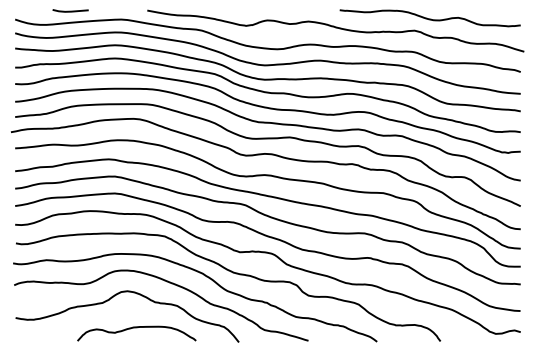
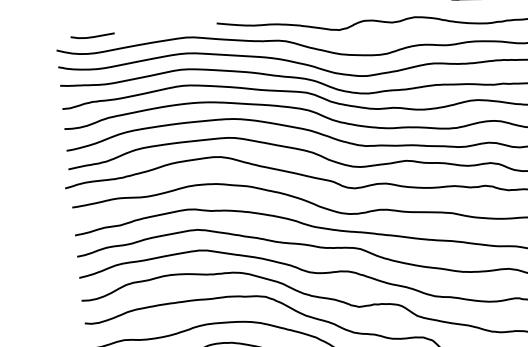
line: (70, 10) -> (92, 35), moved

